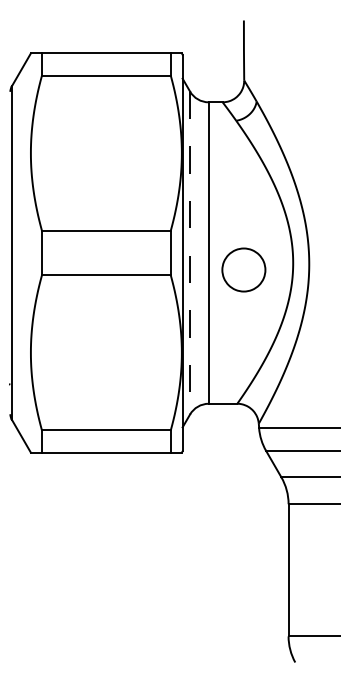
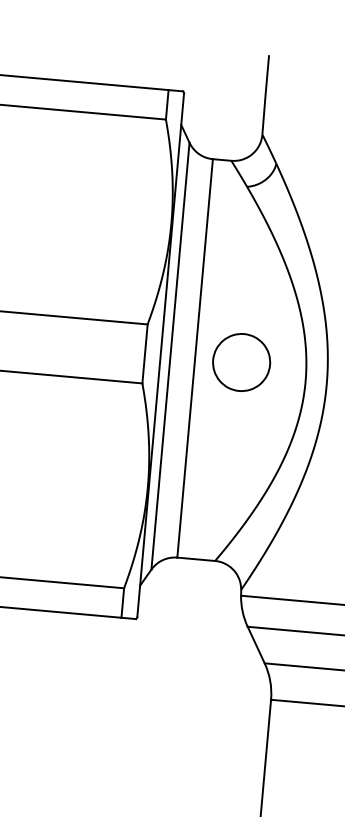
line: (190, 253) -> (170, 356), dashed -> solid
part: (243, 269) -> (241, 361), moved

